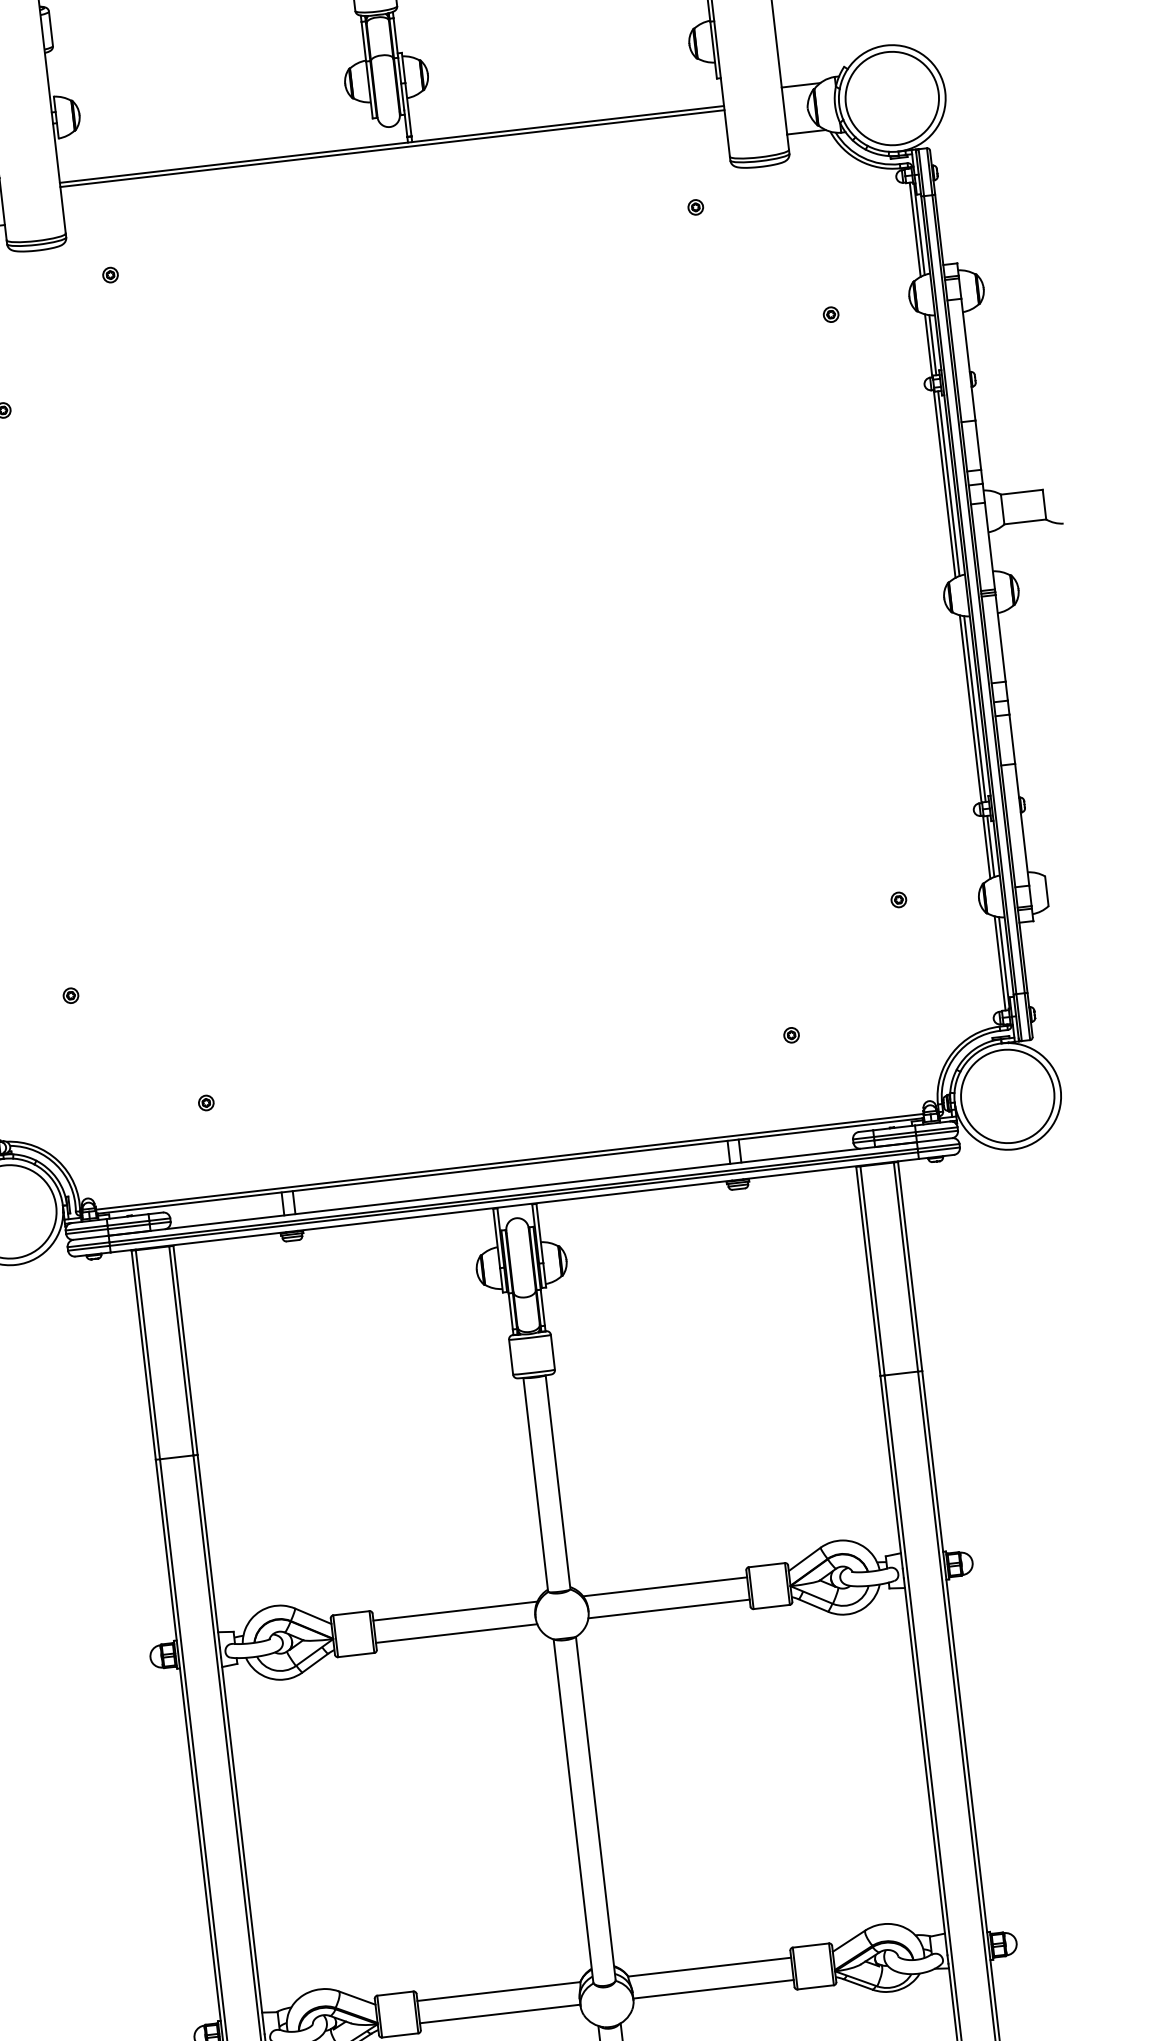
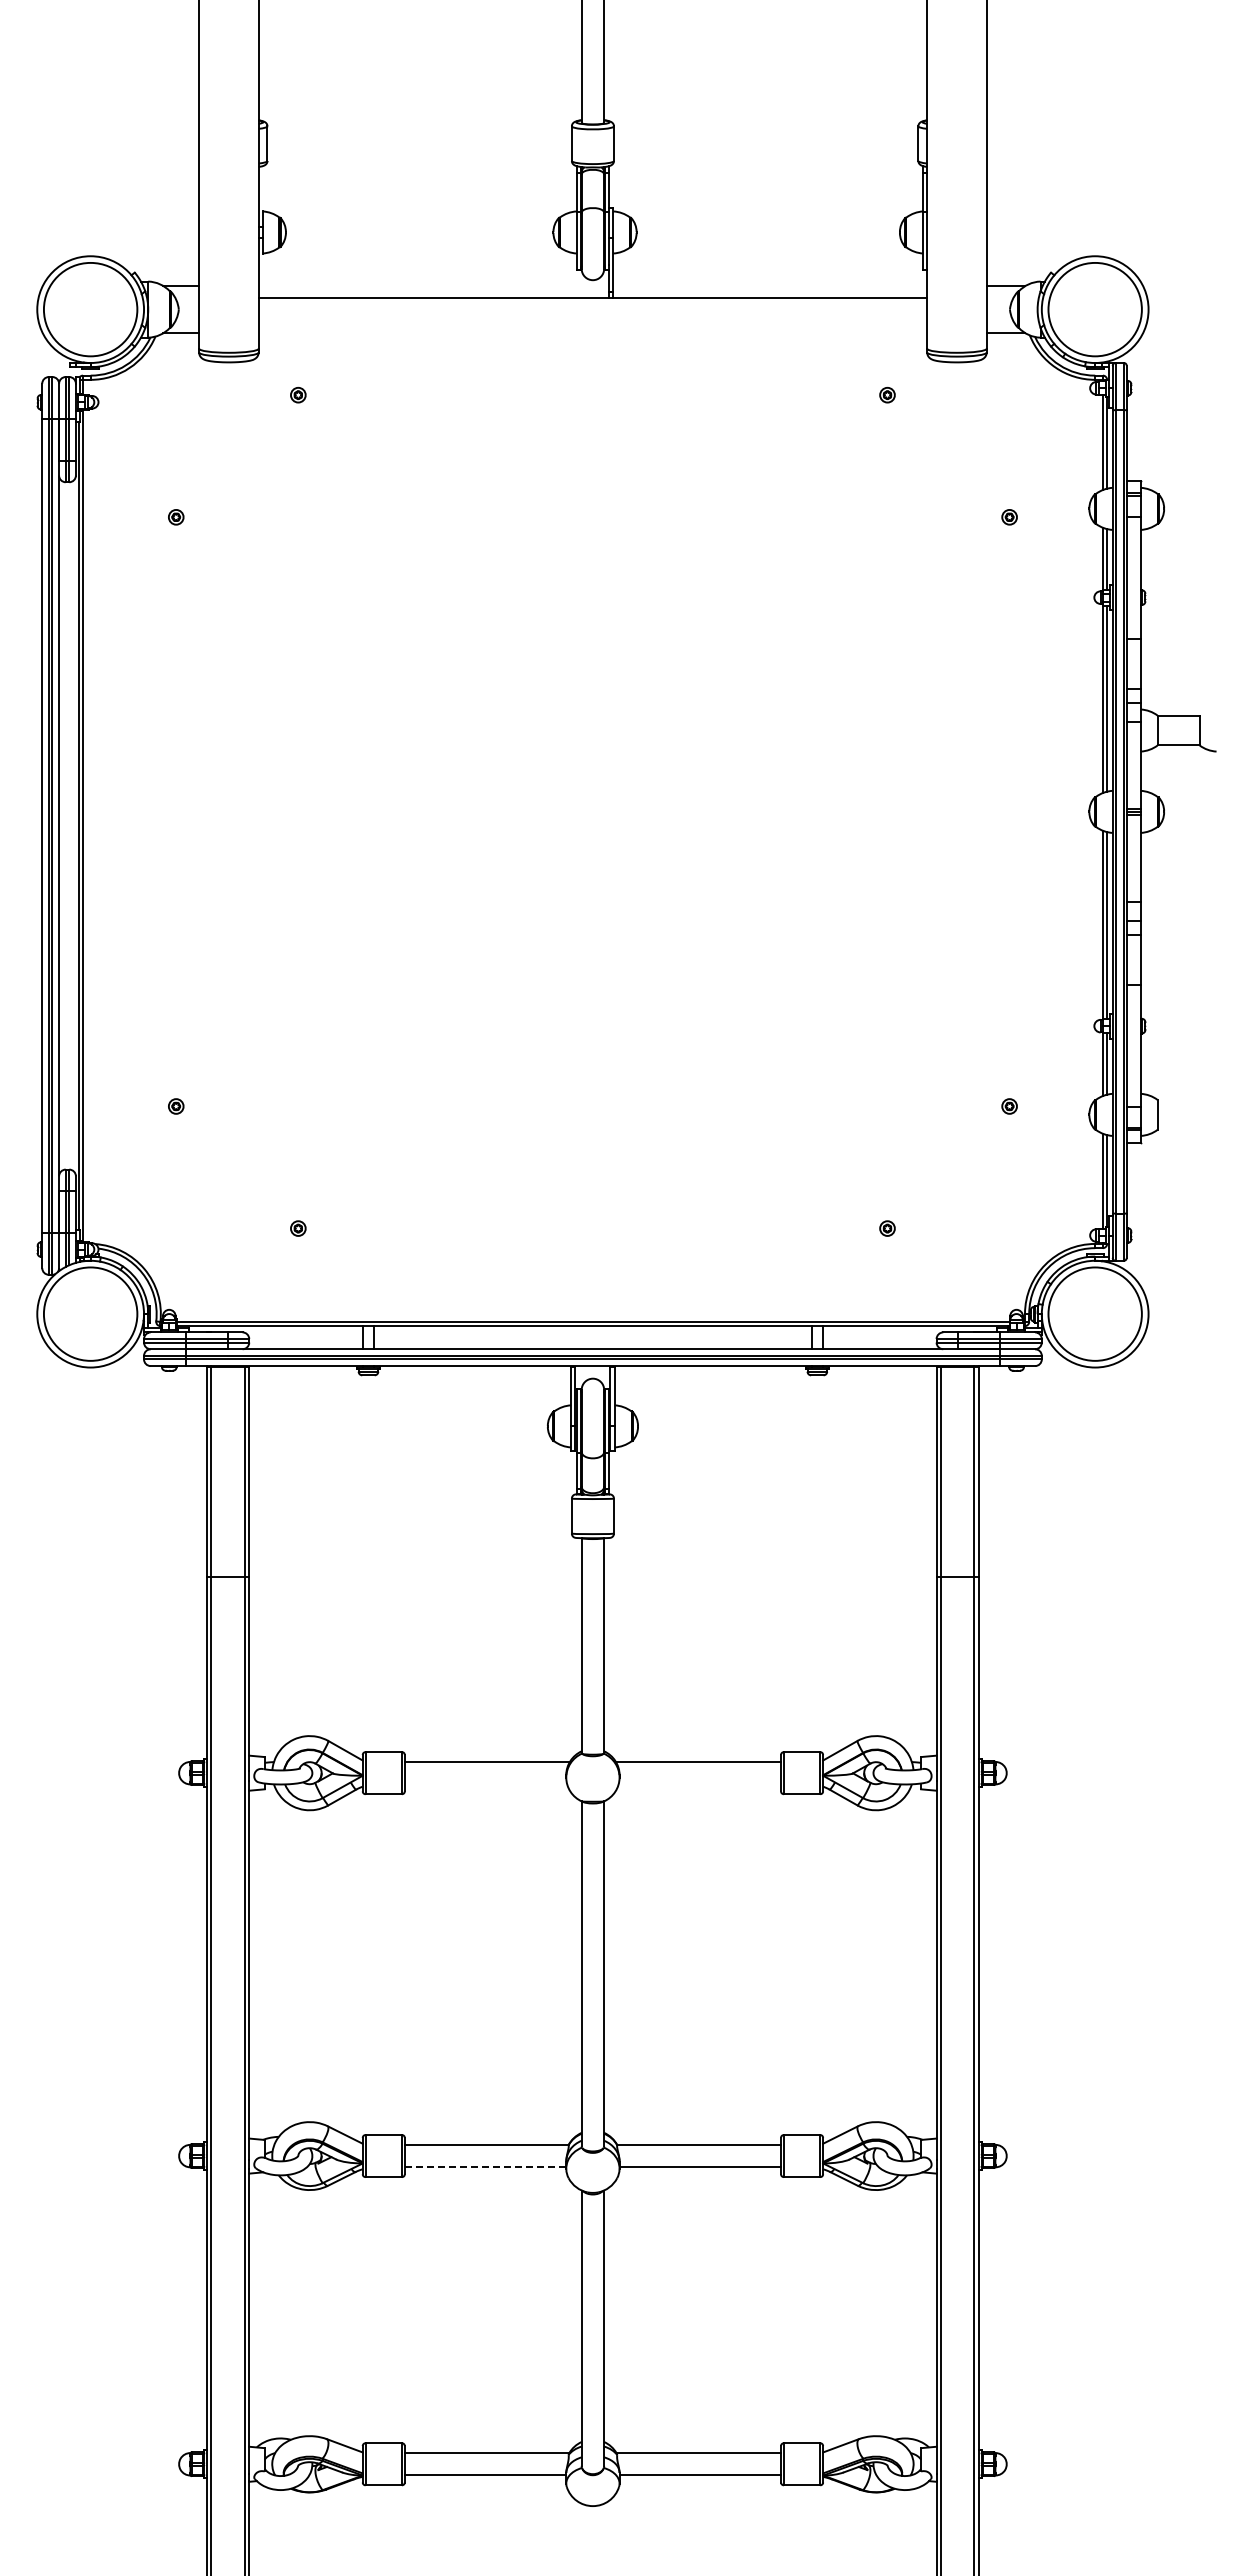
line: (391, 148) -> (592, 301), removed
line: (668, 1609) -> (699, 1784), removed
line: (456, 1633) -> (485, 1784), removed
line: (500, 2014) -> (485, 2167), solid -> dashed

